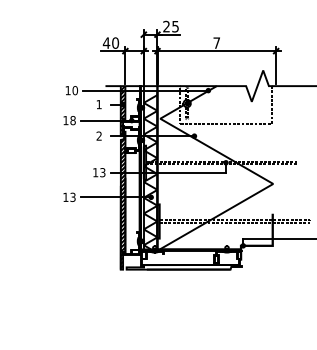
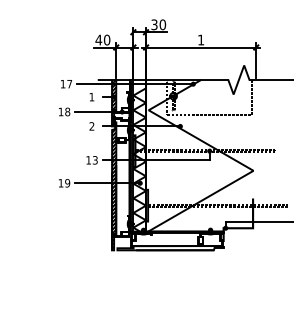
text: (171, 26) -> (159, 24), 25 -> 30
text: (216, 42) -> (200, 39), 7 -> 1
text: (75, 90) -> (69, 84), 10 -> 17
text: (72, 196) -> (67, 182), 13 -> 19

